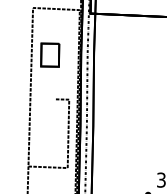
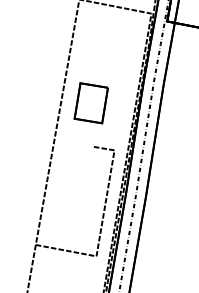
part: (50, 54) -> (91, 102), moved

